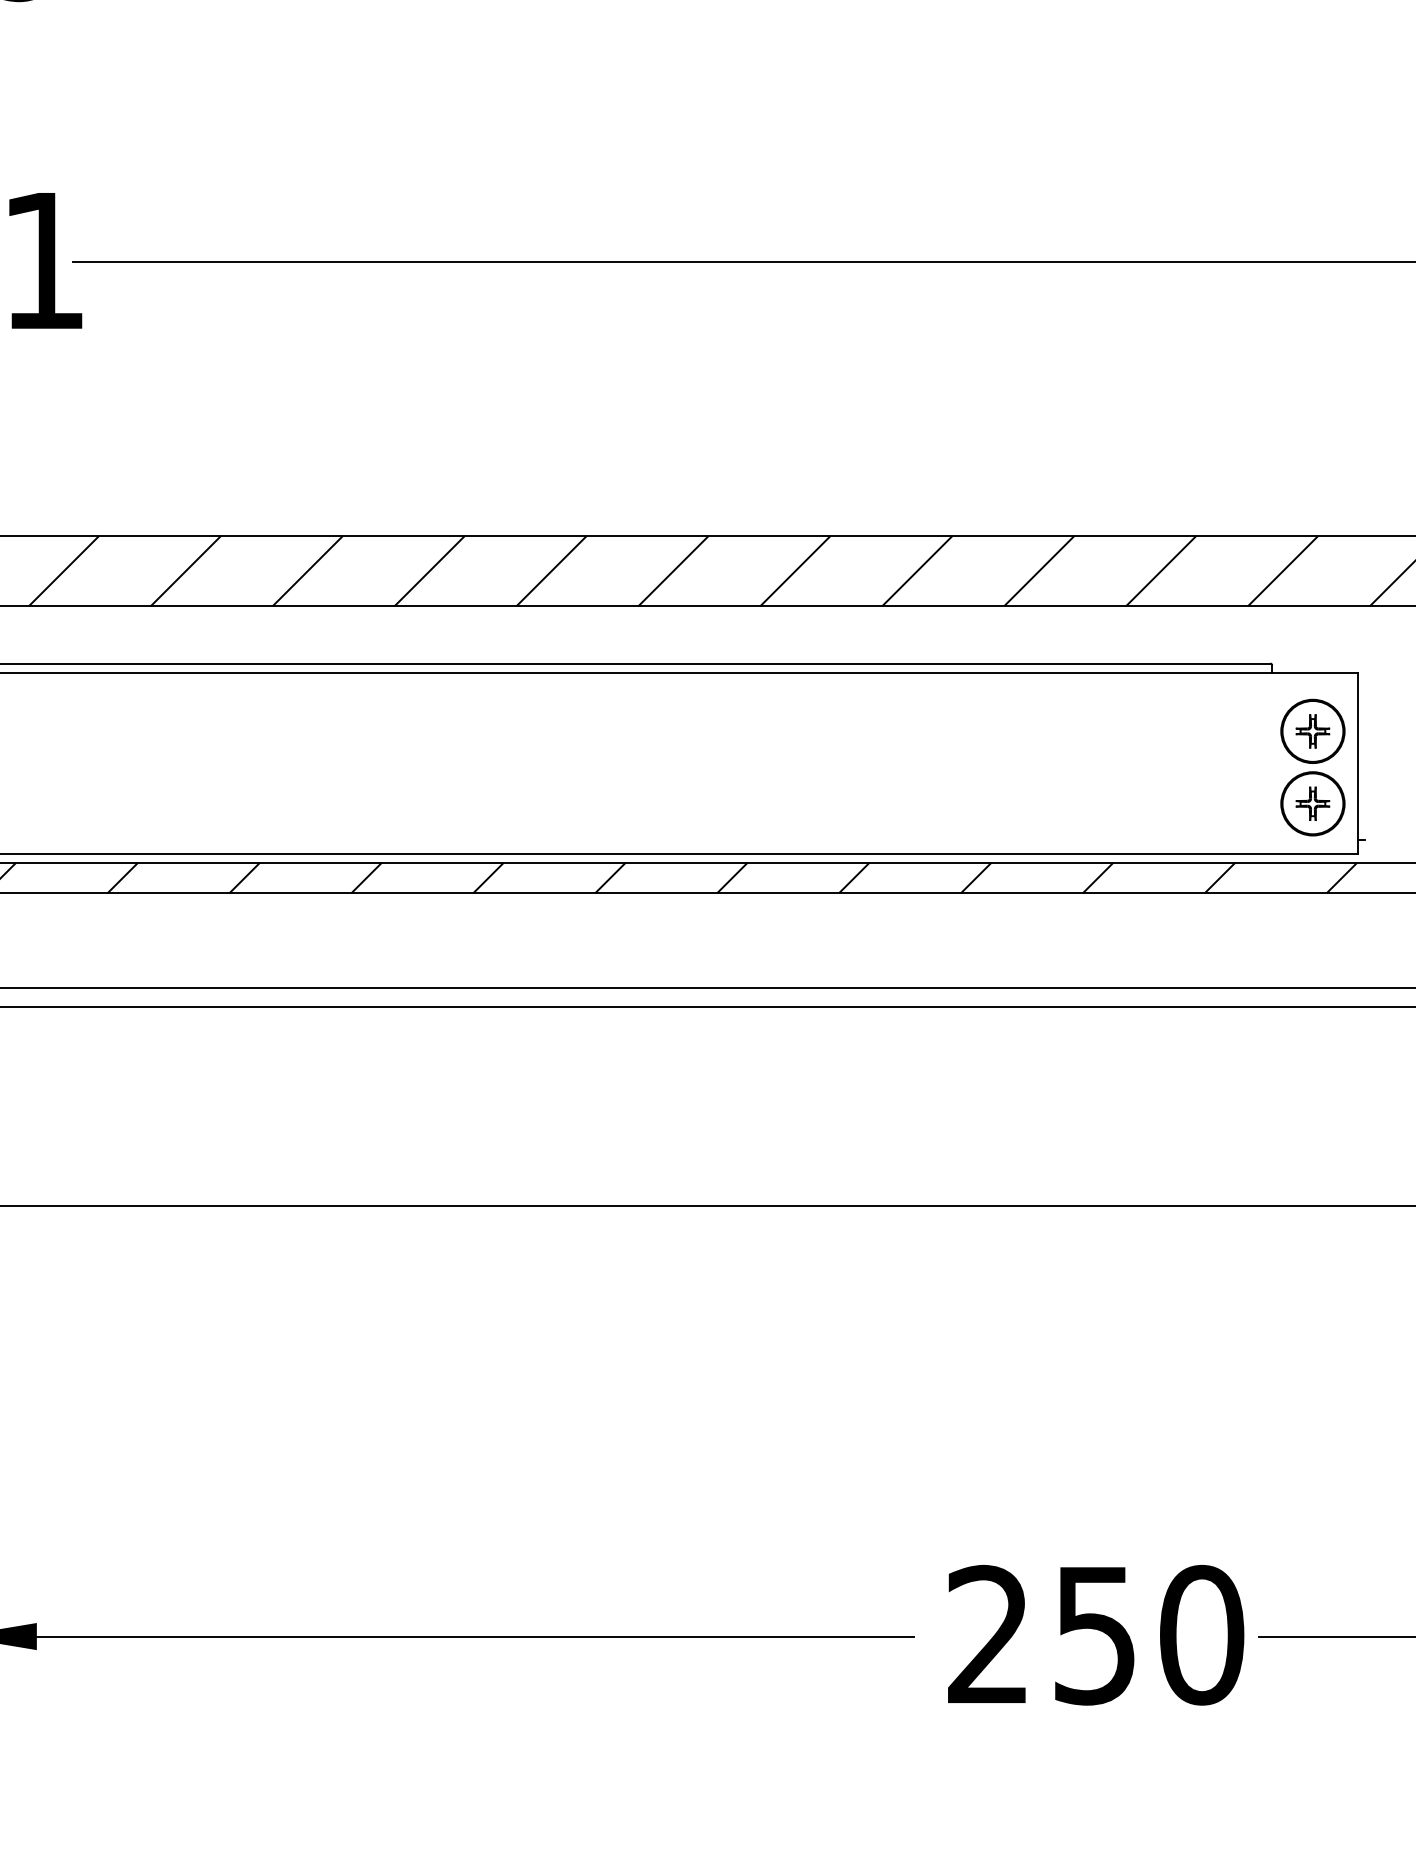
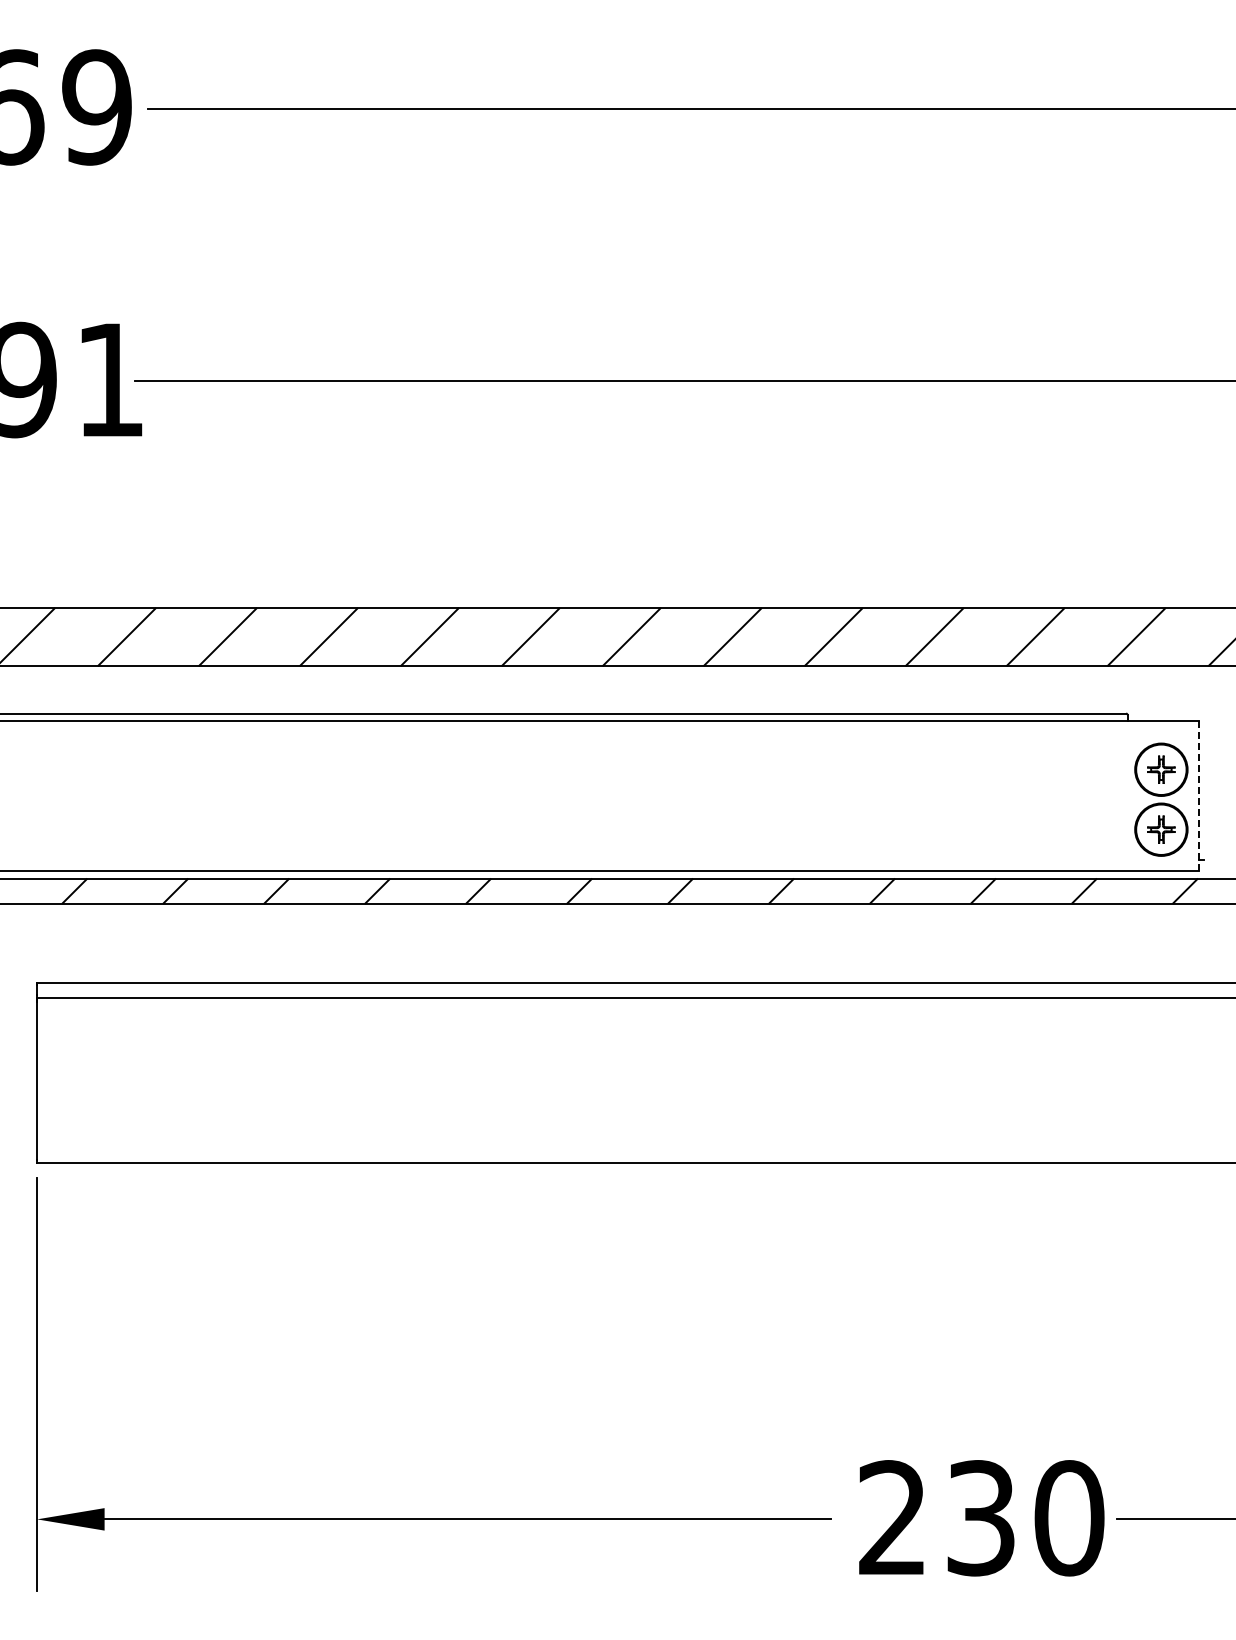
line: (1357, 763) -> (1198, 796), solid -> dashed
text: (1094, 1635) -> (980, 1518), 250 -> 230

